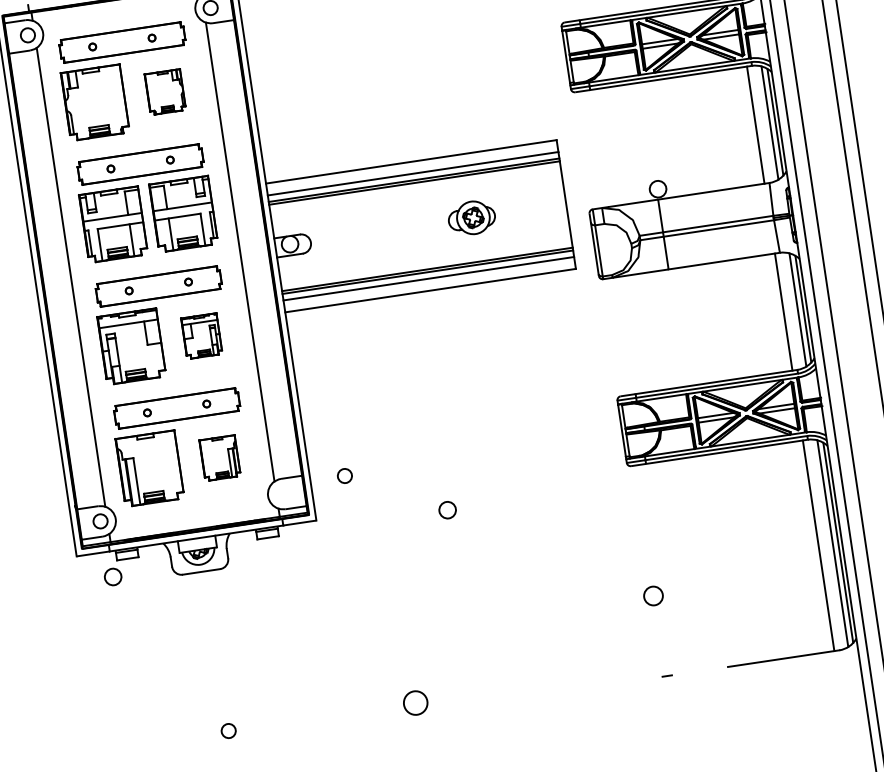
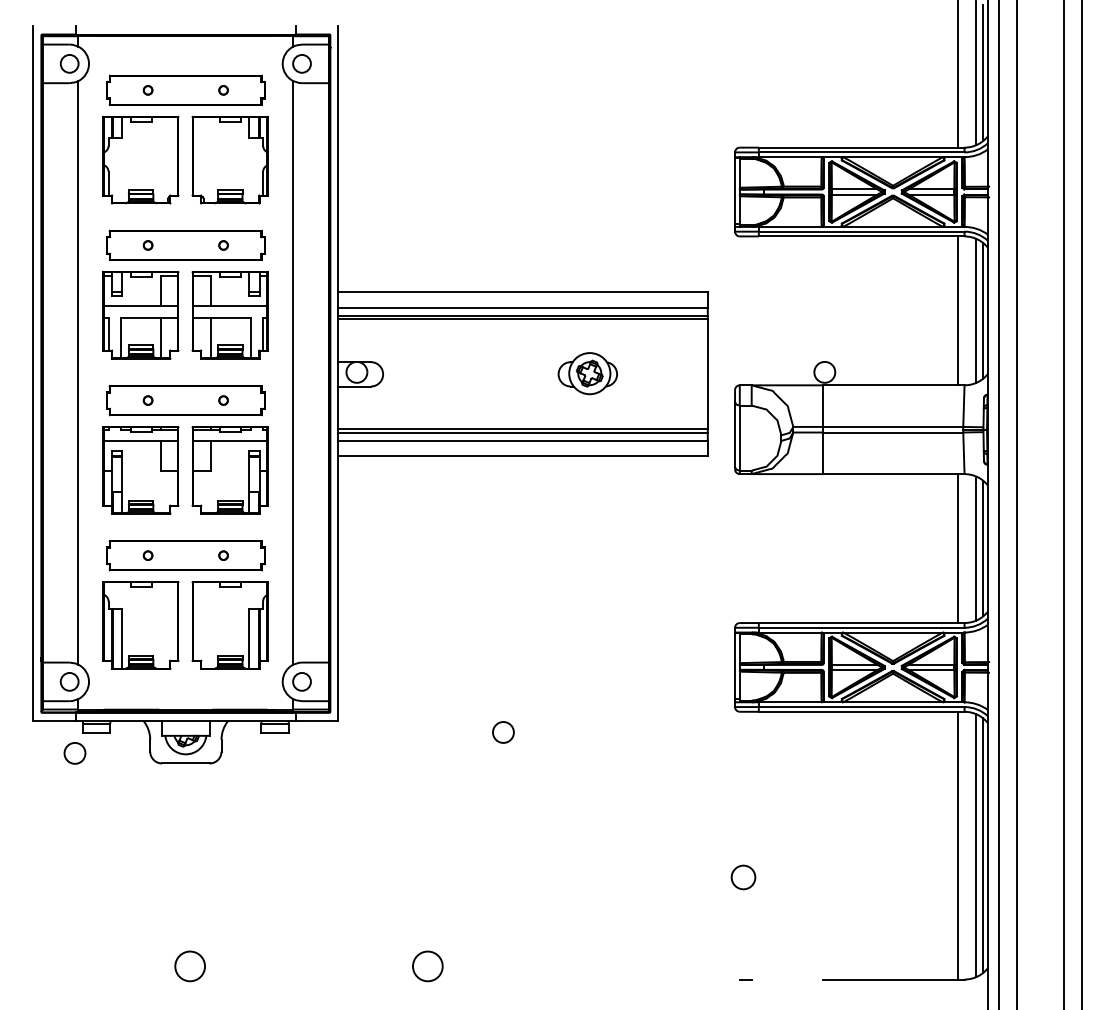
part: (164, 91) -> (229, 159), size x1.67
part: (201, 336) -> (229, 470), size x1.67
part: (219, 458) -> (229, 625), size x1.67
circle: (344, 475) -> (301, 681), moved
circle: (228, 731) -> (189, 966), size x1.67

